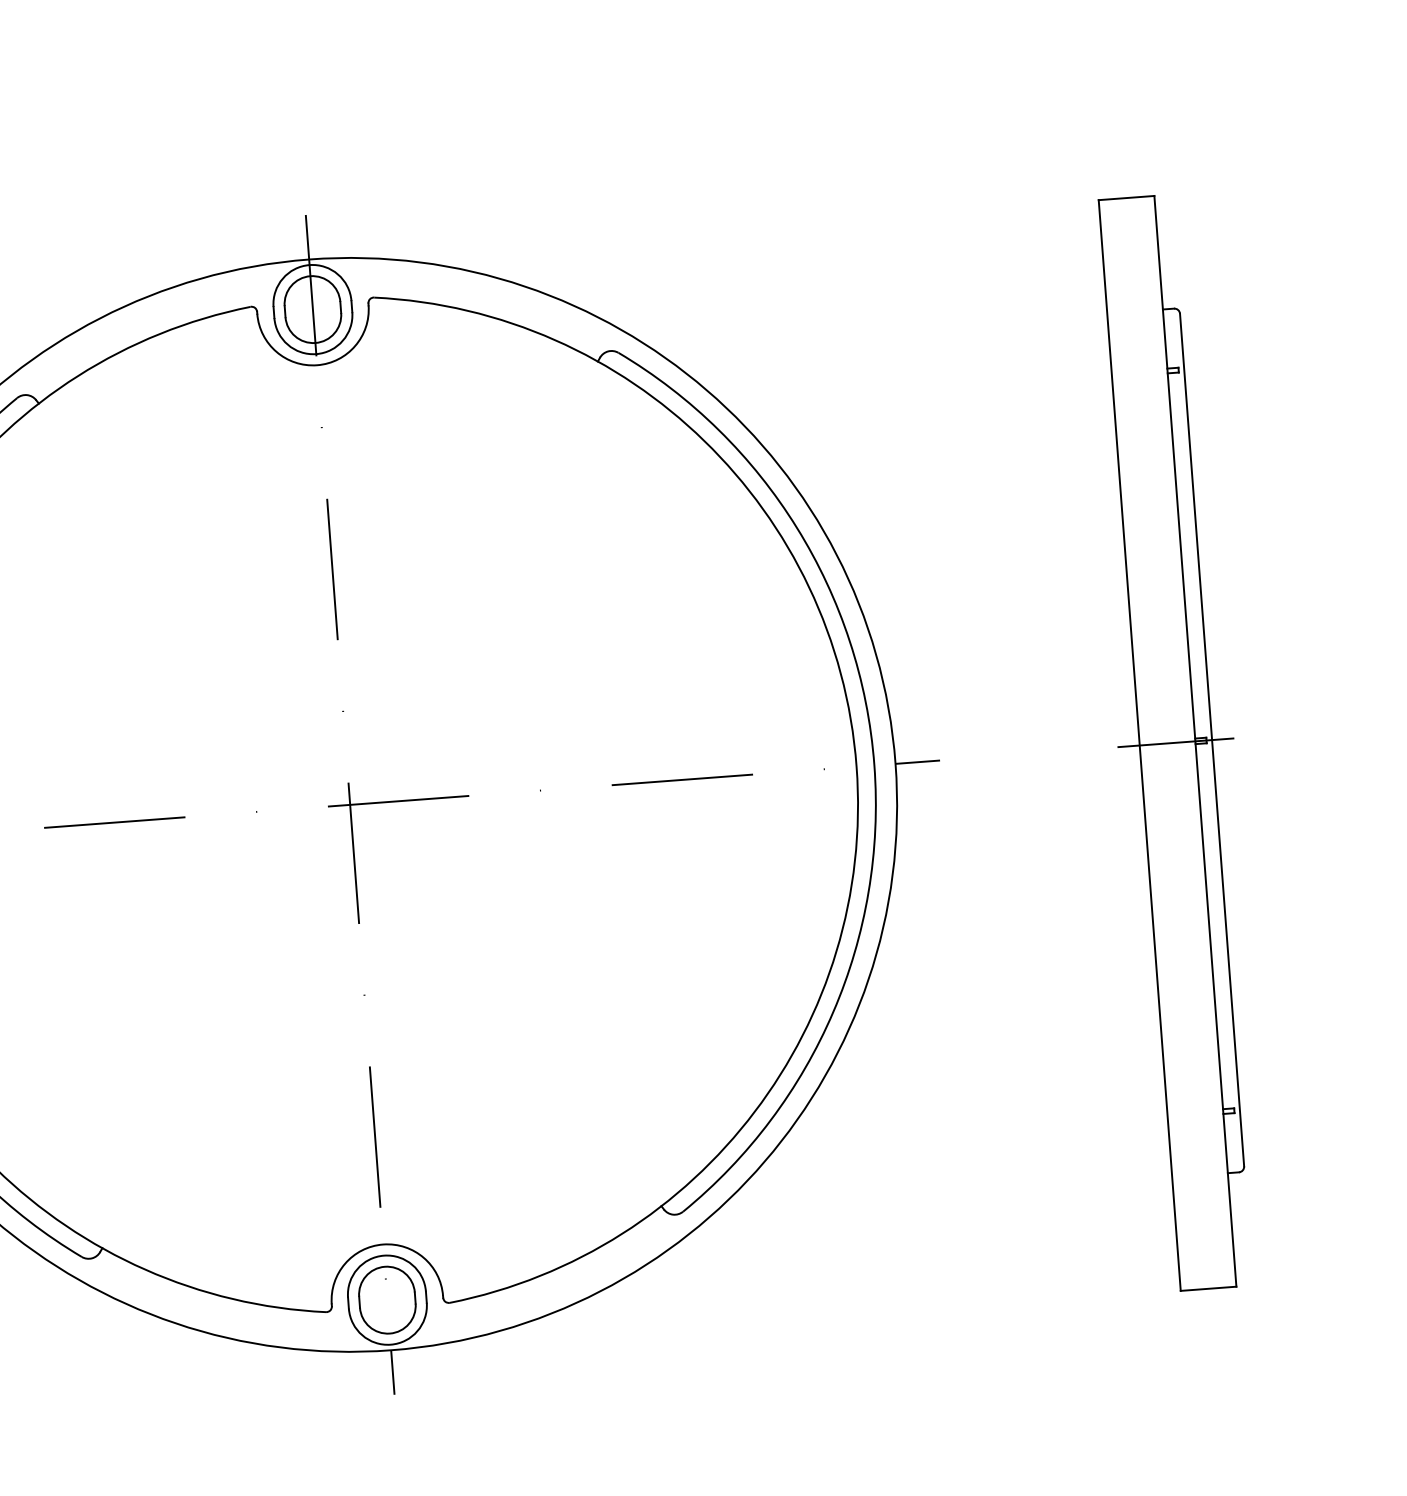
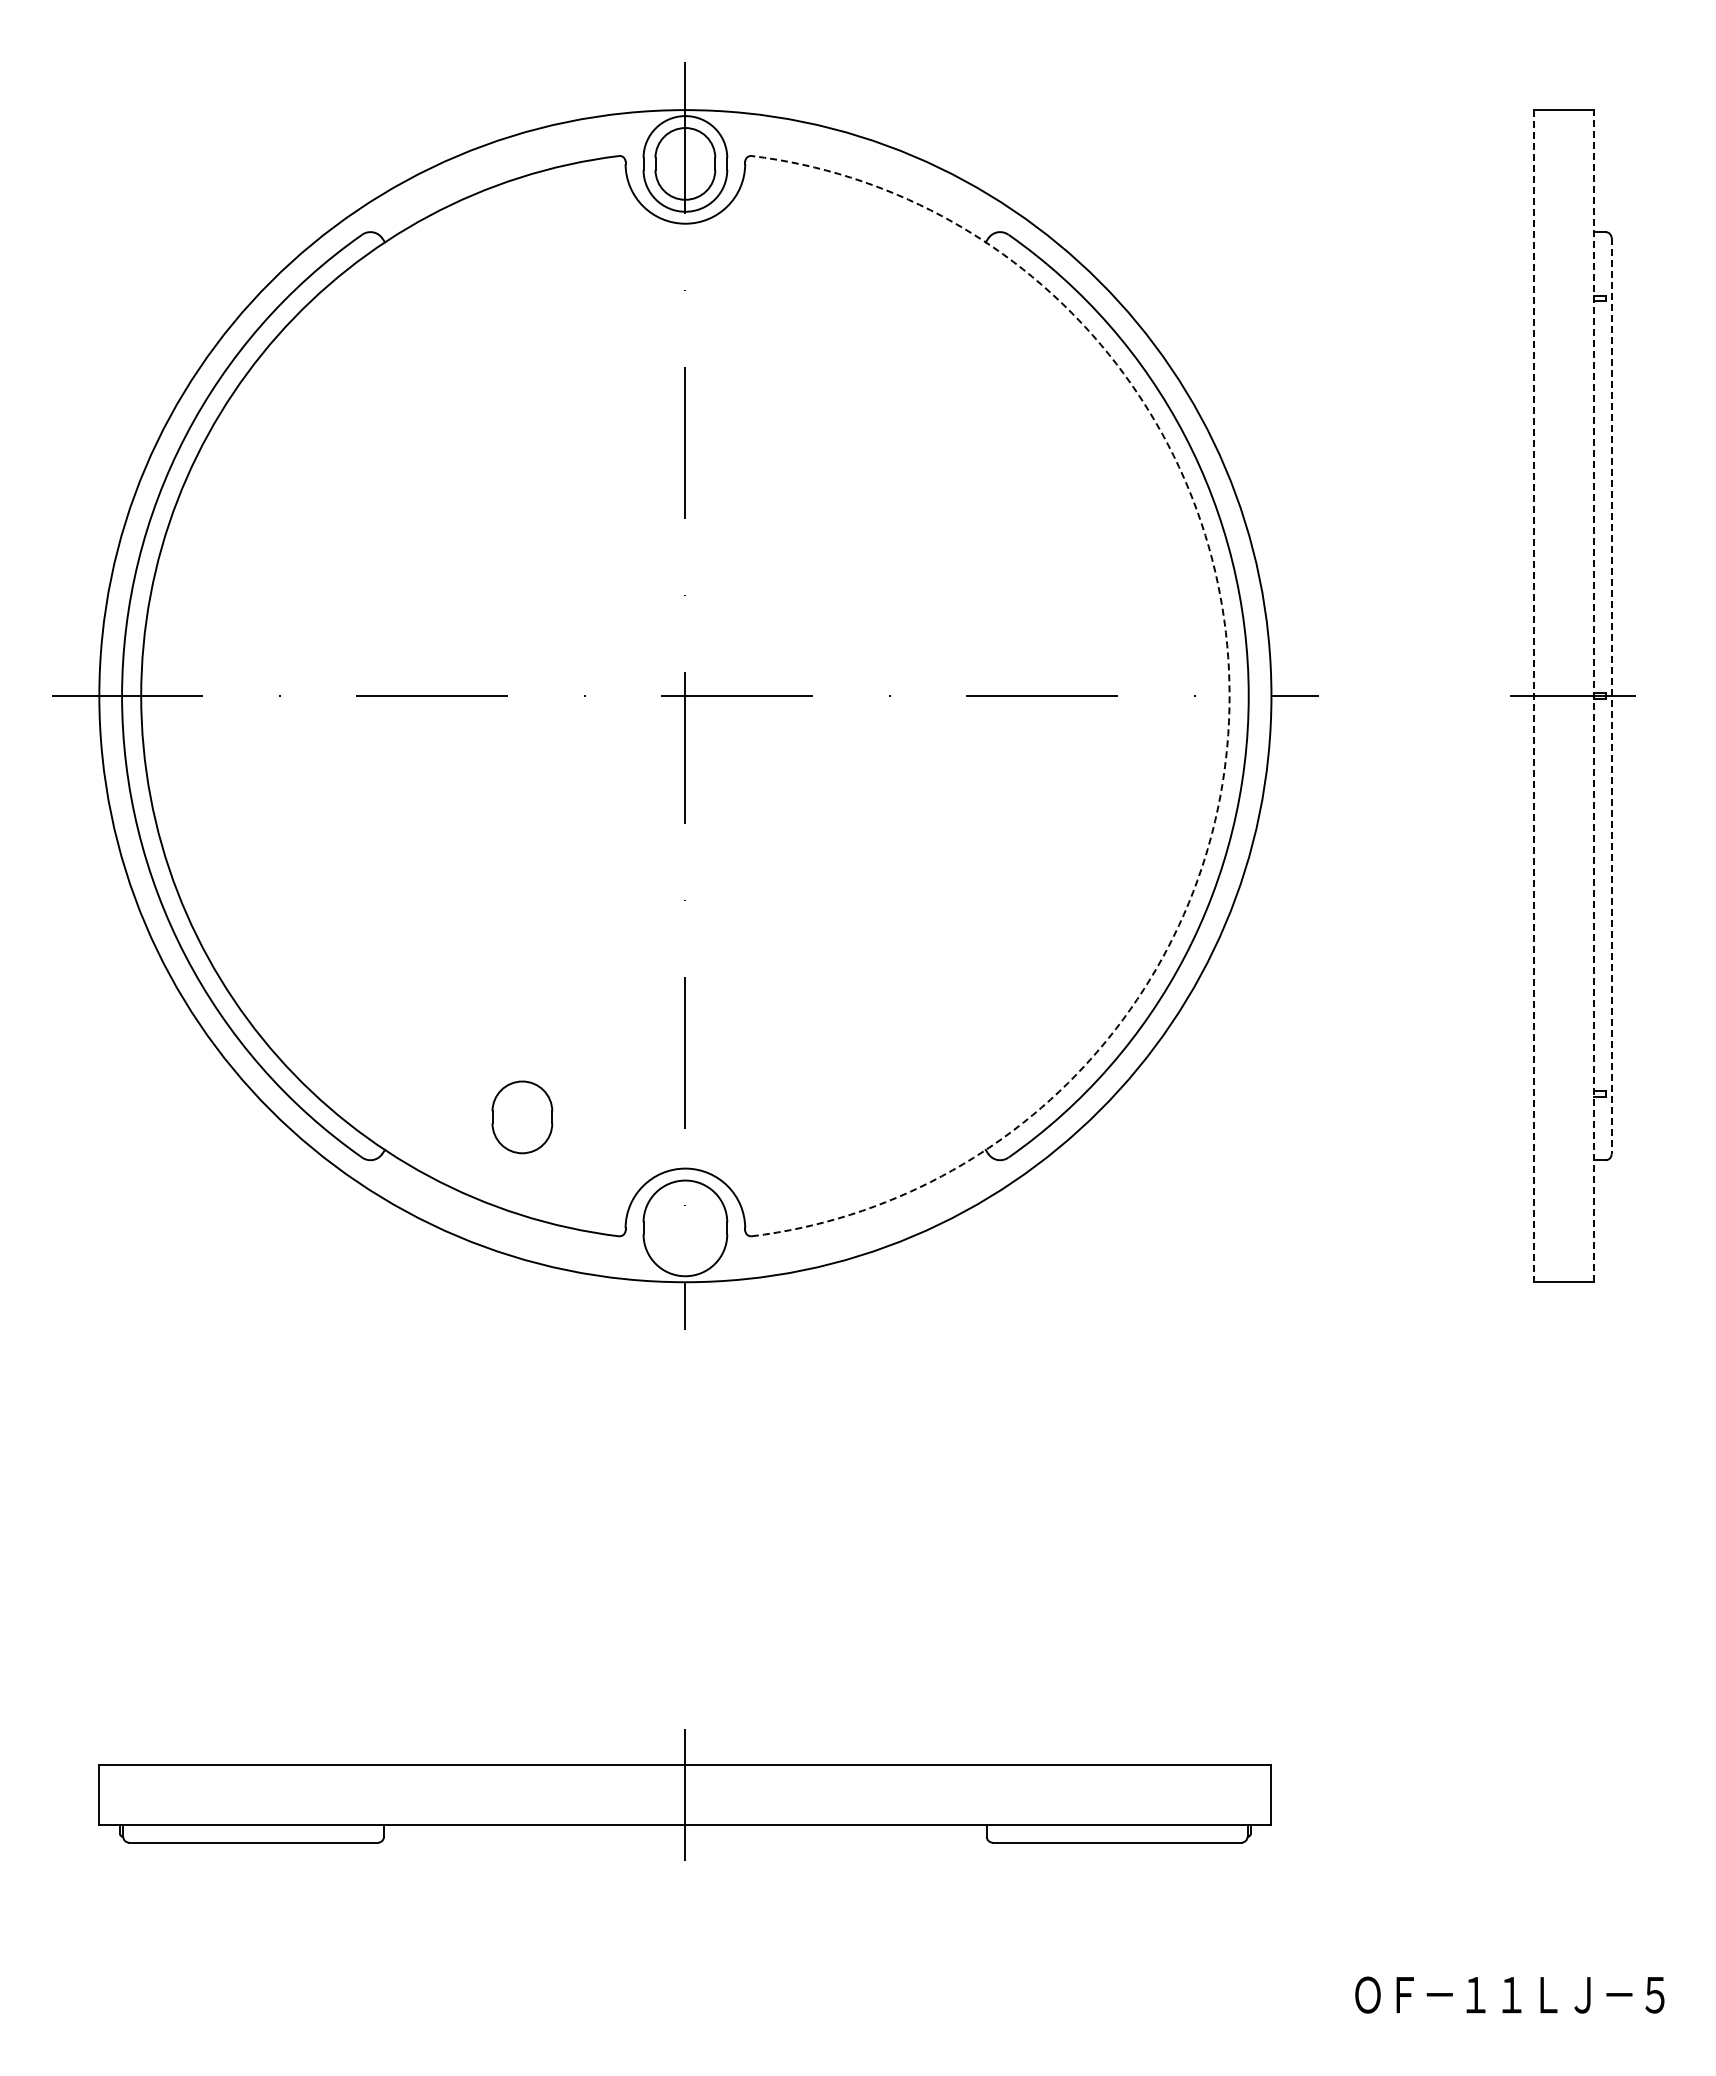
line: (1195, 740) -> (1593, 695), solid -> dashed
line: (1212, 740) -> (1611, 696), solid -> dashed
line: (1139, 745) -> (1533, 696), solid -> dashed
arc: (856, 767) -> (1229, 696), solid -> dashed
part: (387, 1300) -> (522, 1117), moved

